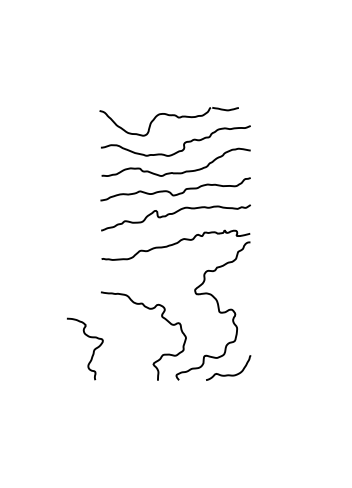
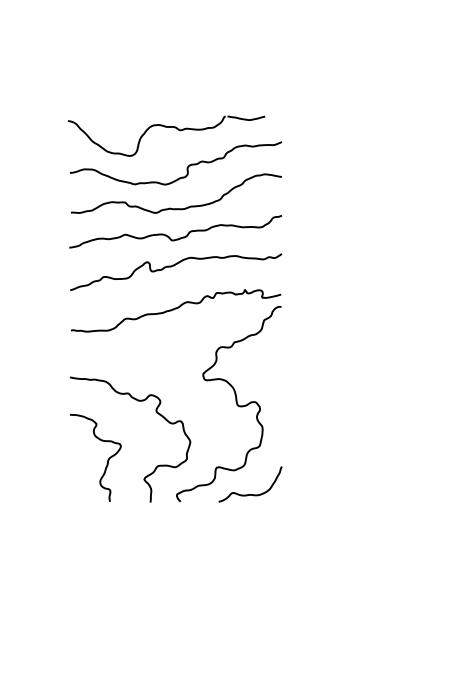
curve: (93, 349) -> (107, 458), moved

